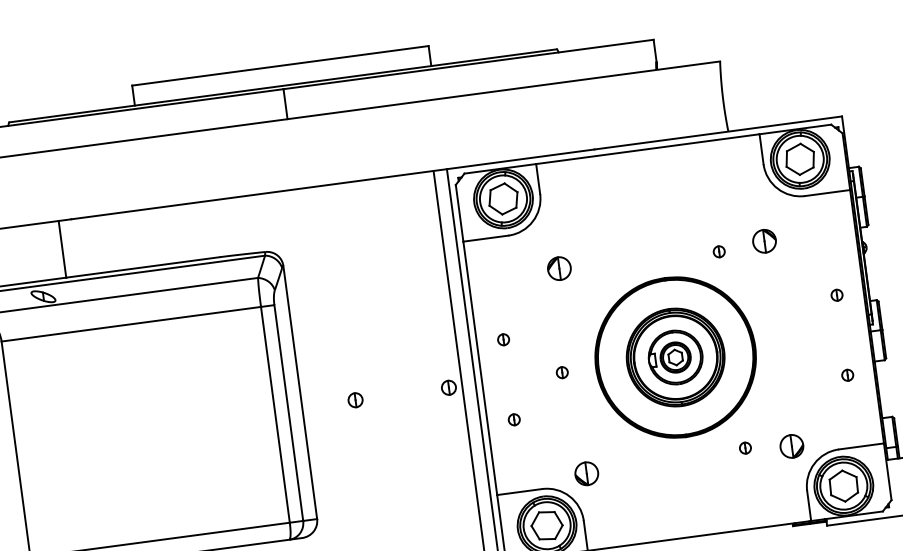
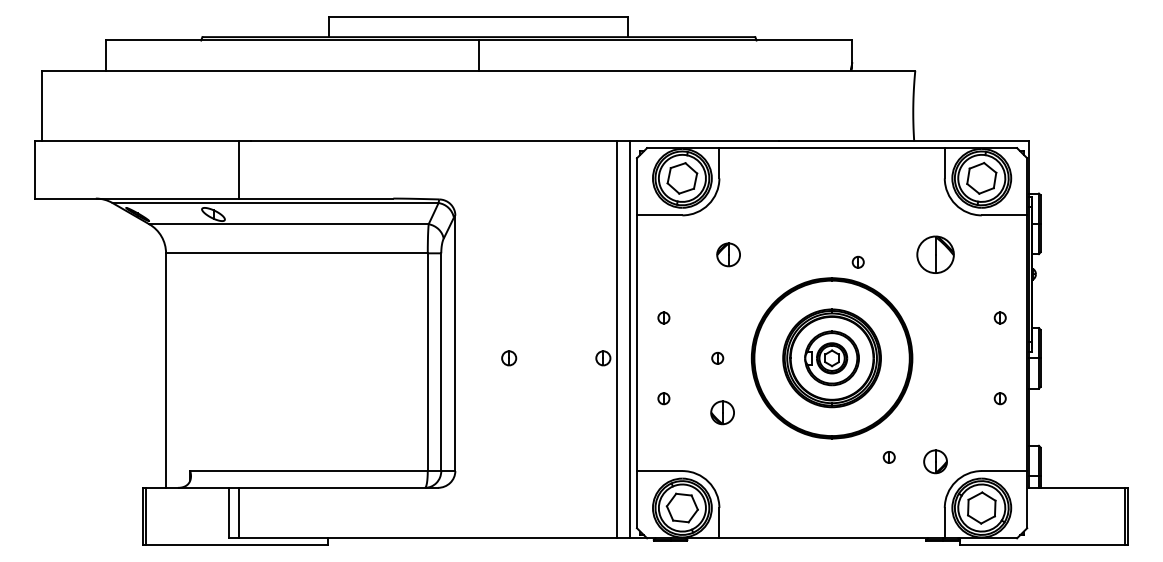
part: (764, 240) -> (935, 254), size x1.6
part: (718, 251) -> (857, 261), moved
part: (586, 473) -> (722, 412), moved

